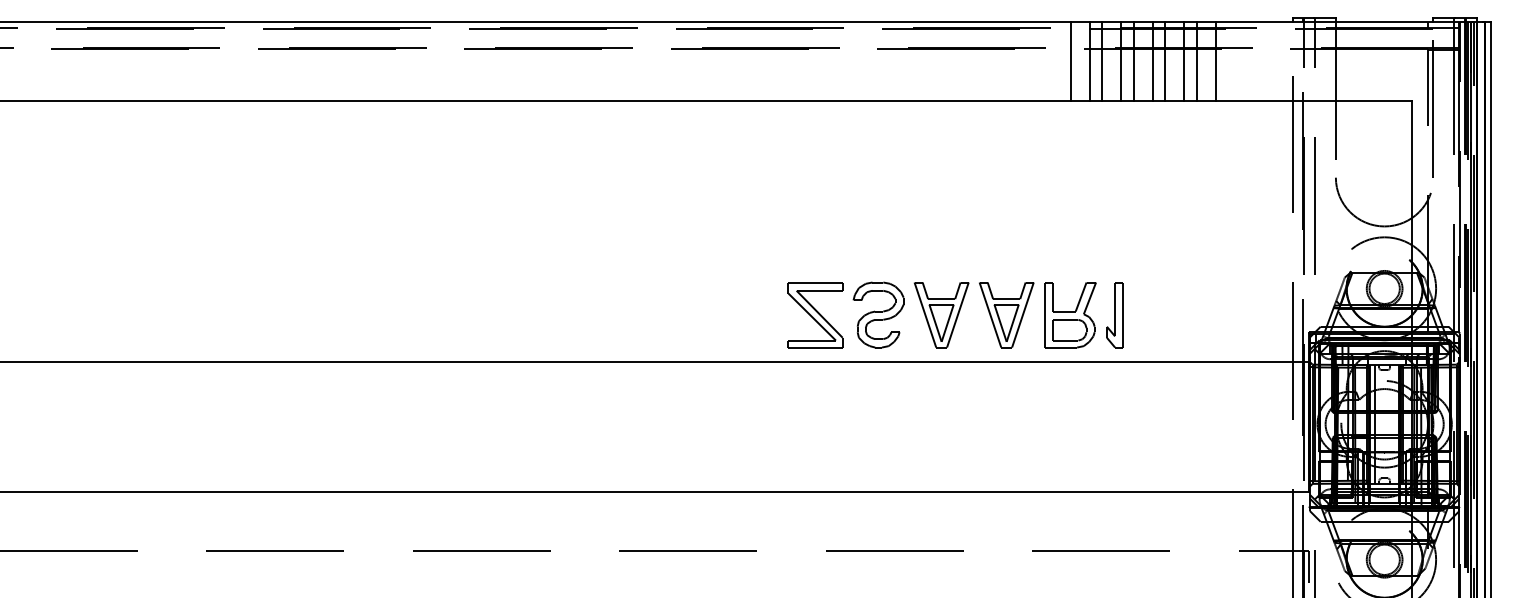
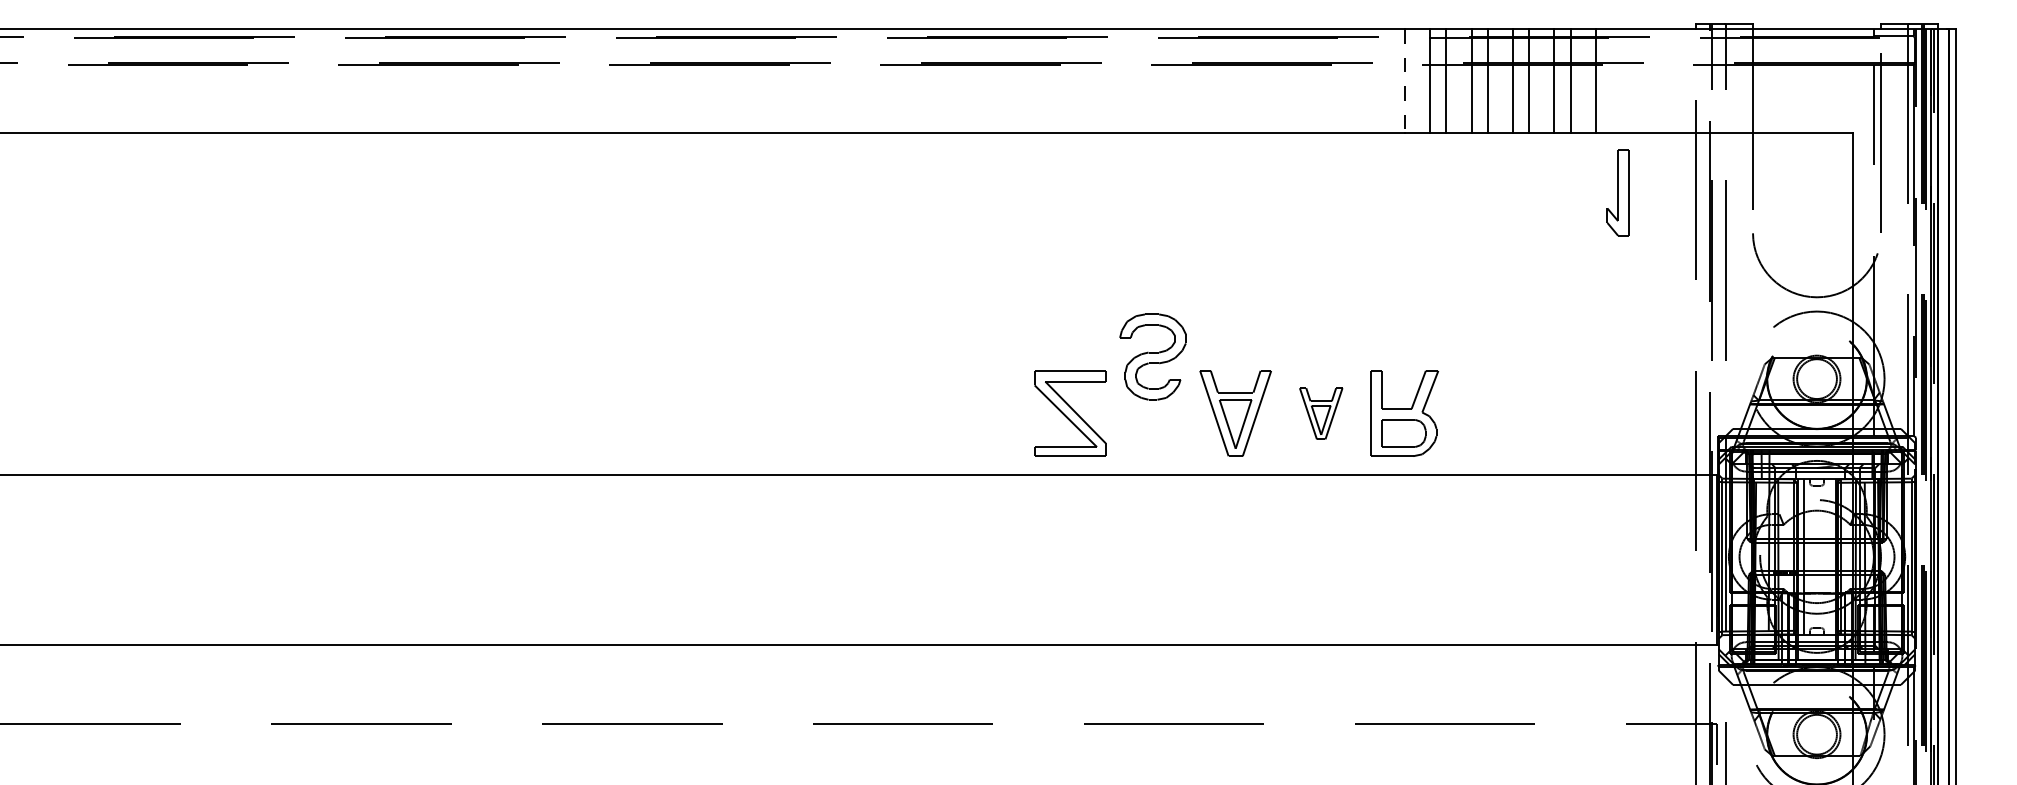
line: (1070, 61) -> (1404, 80), solid -> dashed
part: (878, 314) -> (1152, 356), moved
part: (1006, 315) -> (1320, 414), size x0.6
part: (1114, 315) -> (1617, 193), moved

